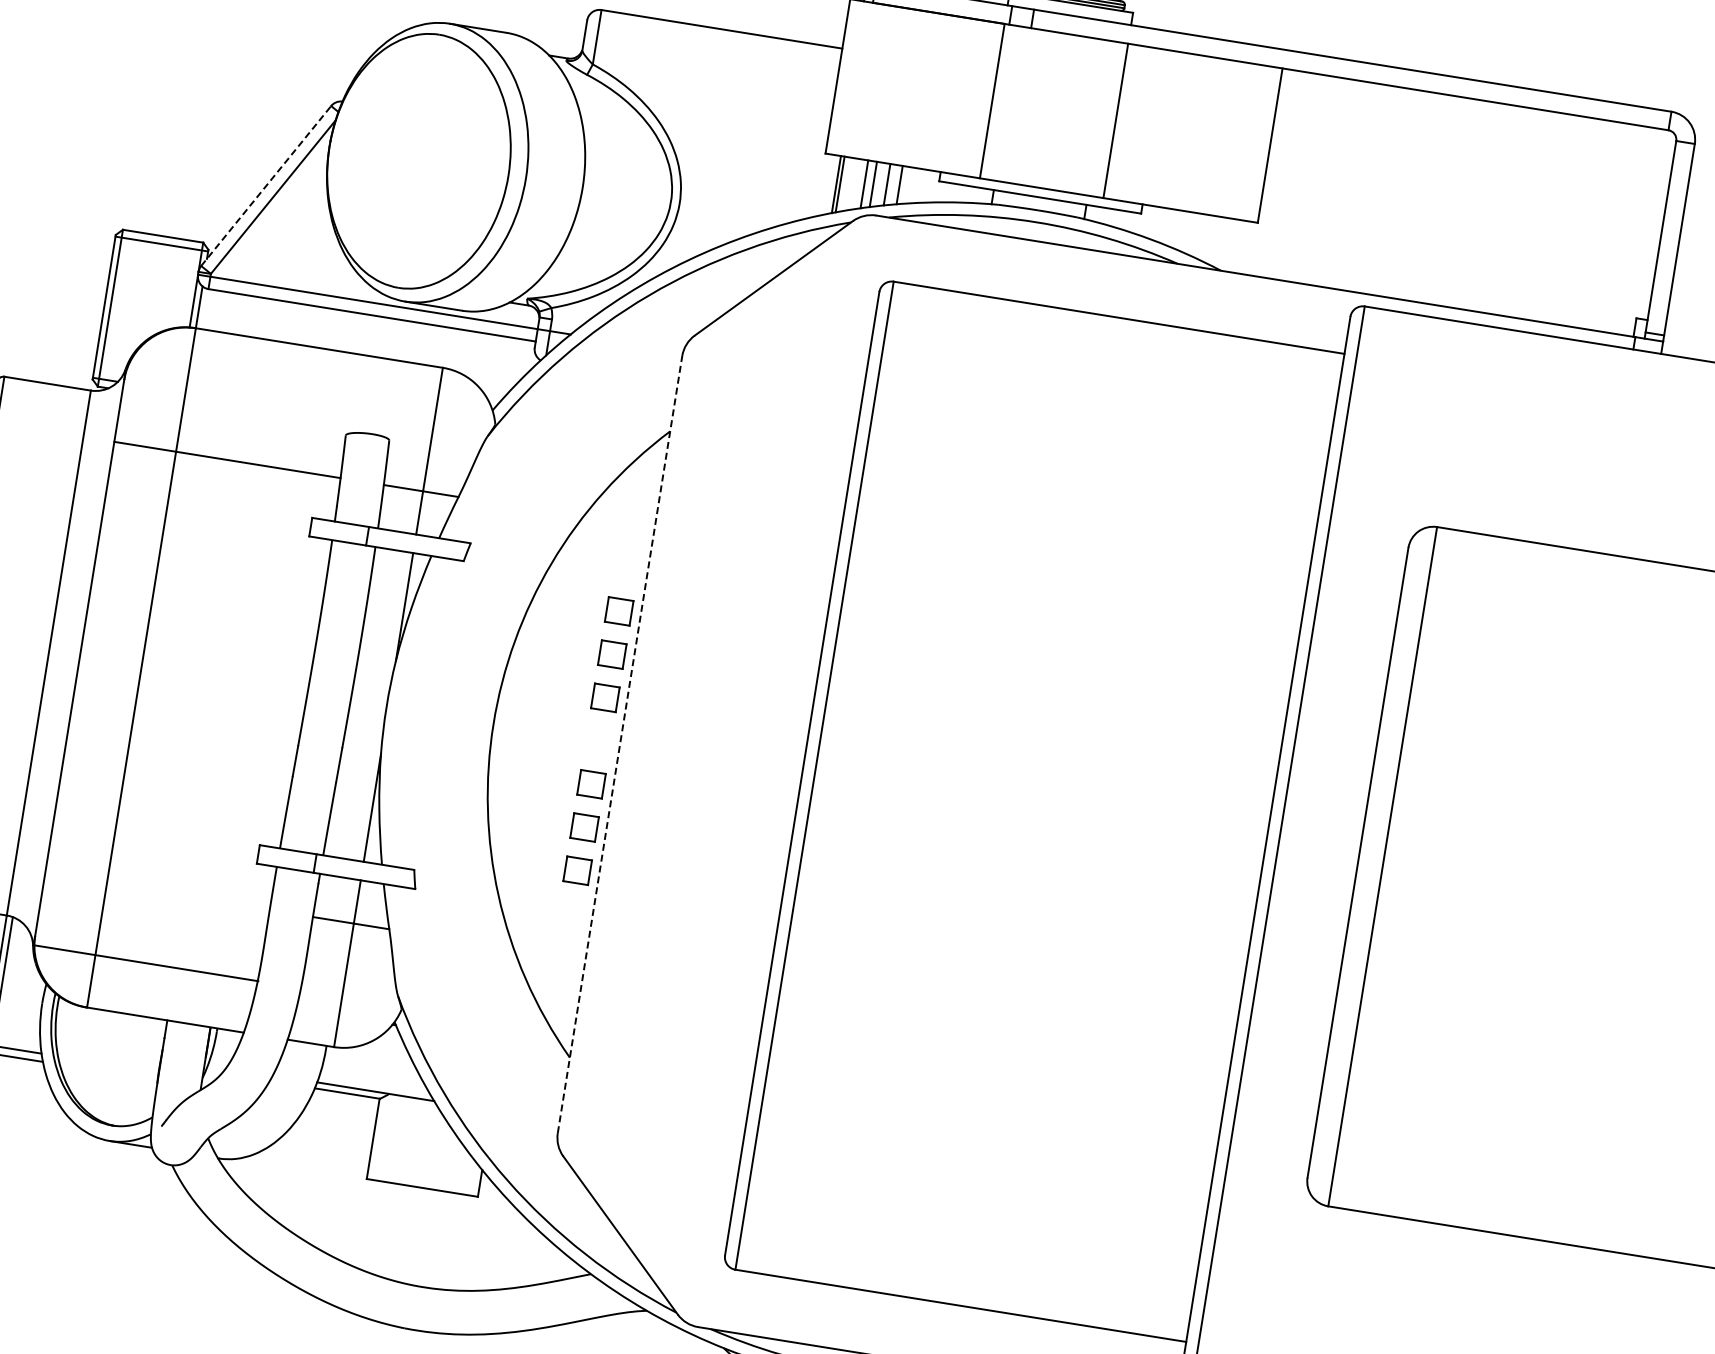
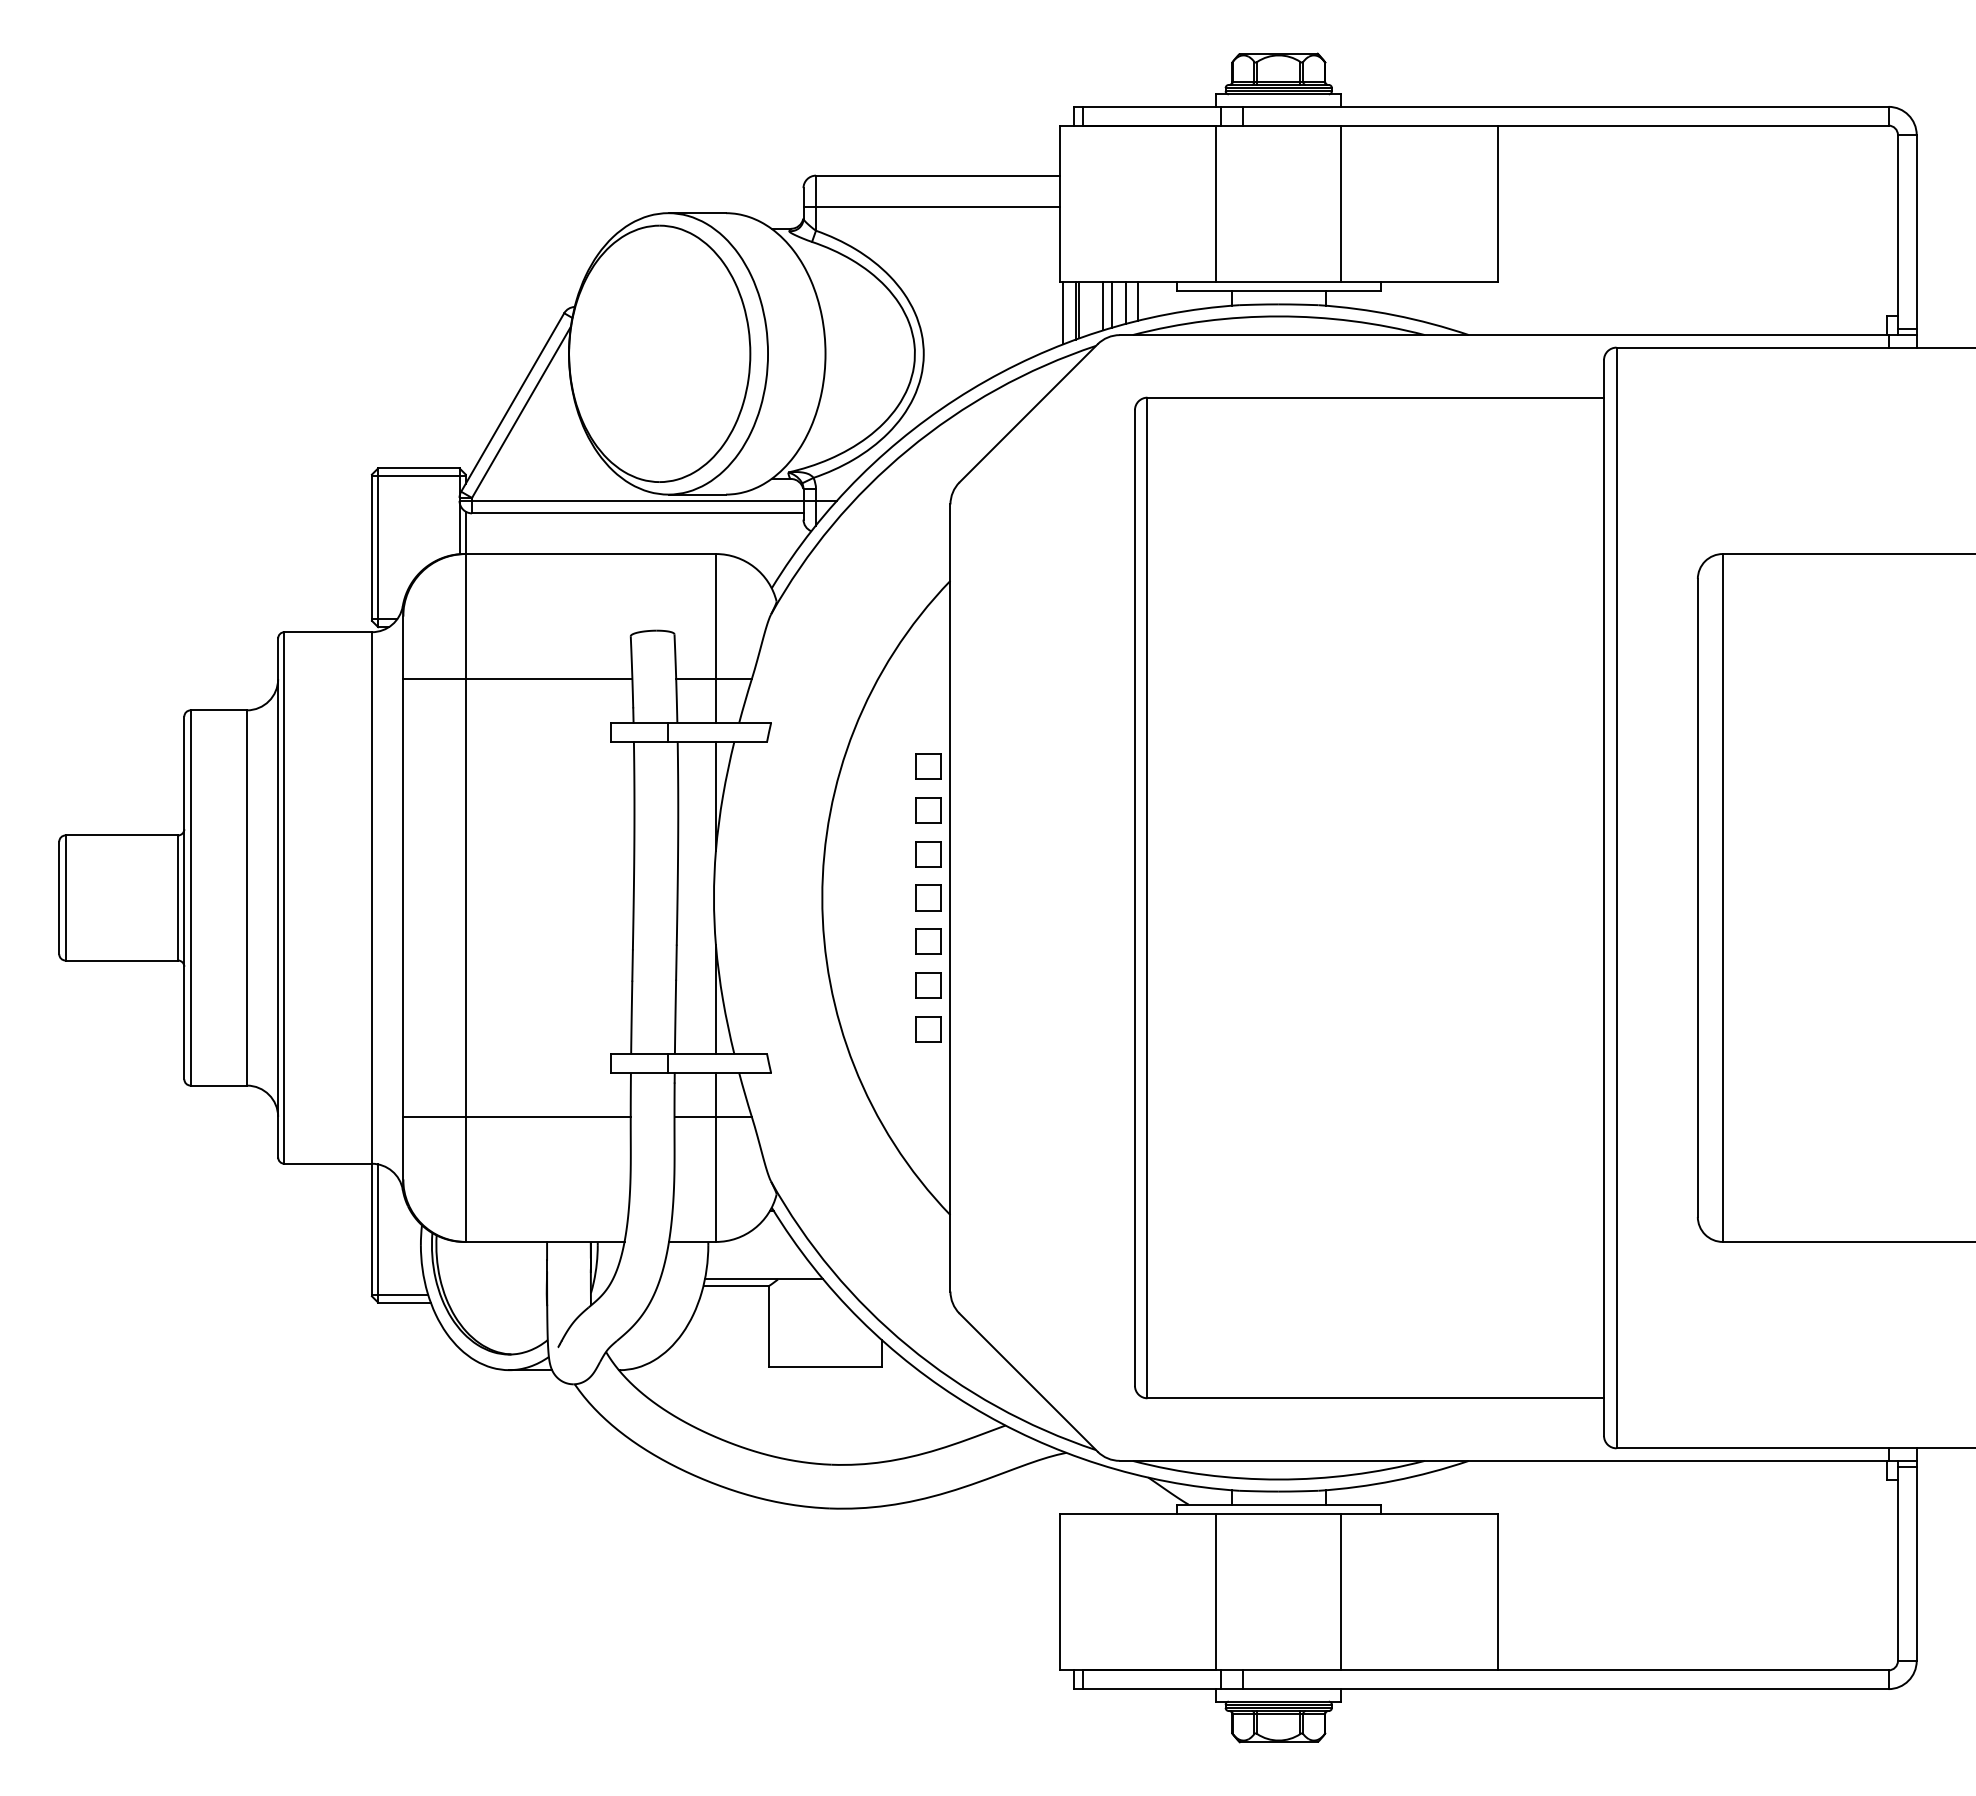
line: (710, 58) -> (931, 206), added
line: (824, 184) -> (1063, 312), added
line: (265, 186) -> (512, 402), dashed -> solid
part: (598, 740) -> (928, 897), added
line: (620, 744) -> (950, 897), dashed -> solid
line: (145, 962) -> (516, 1116), moved

